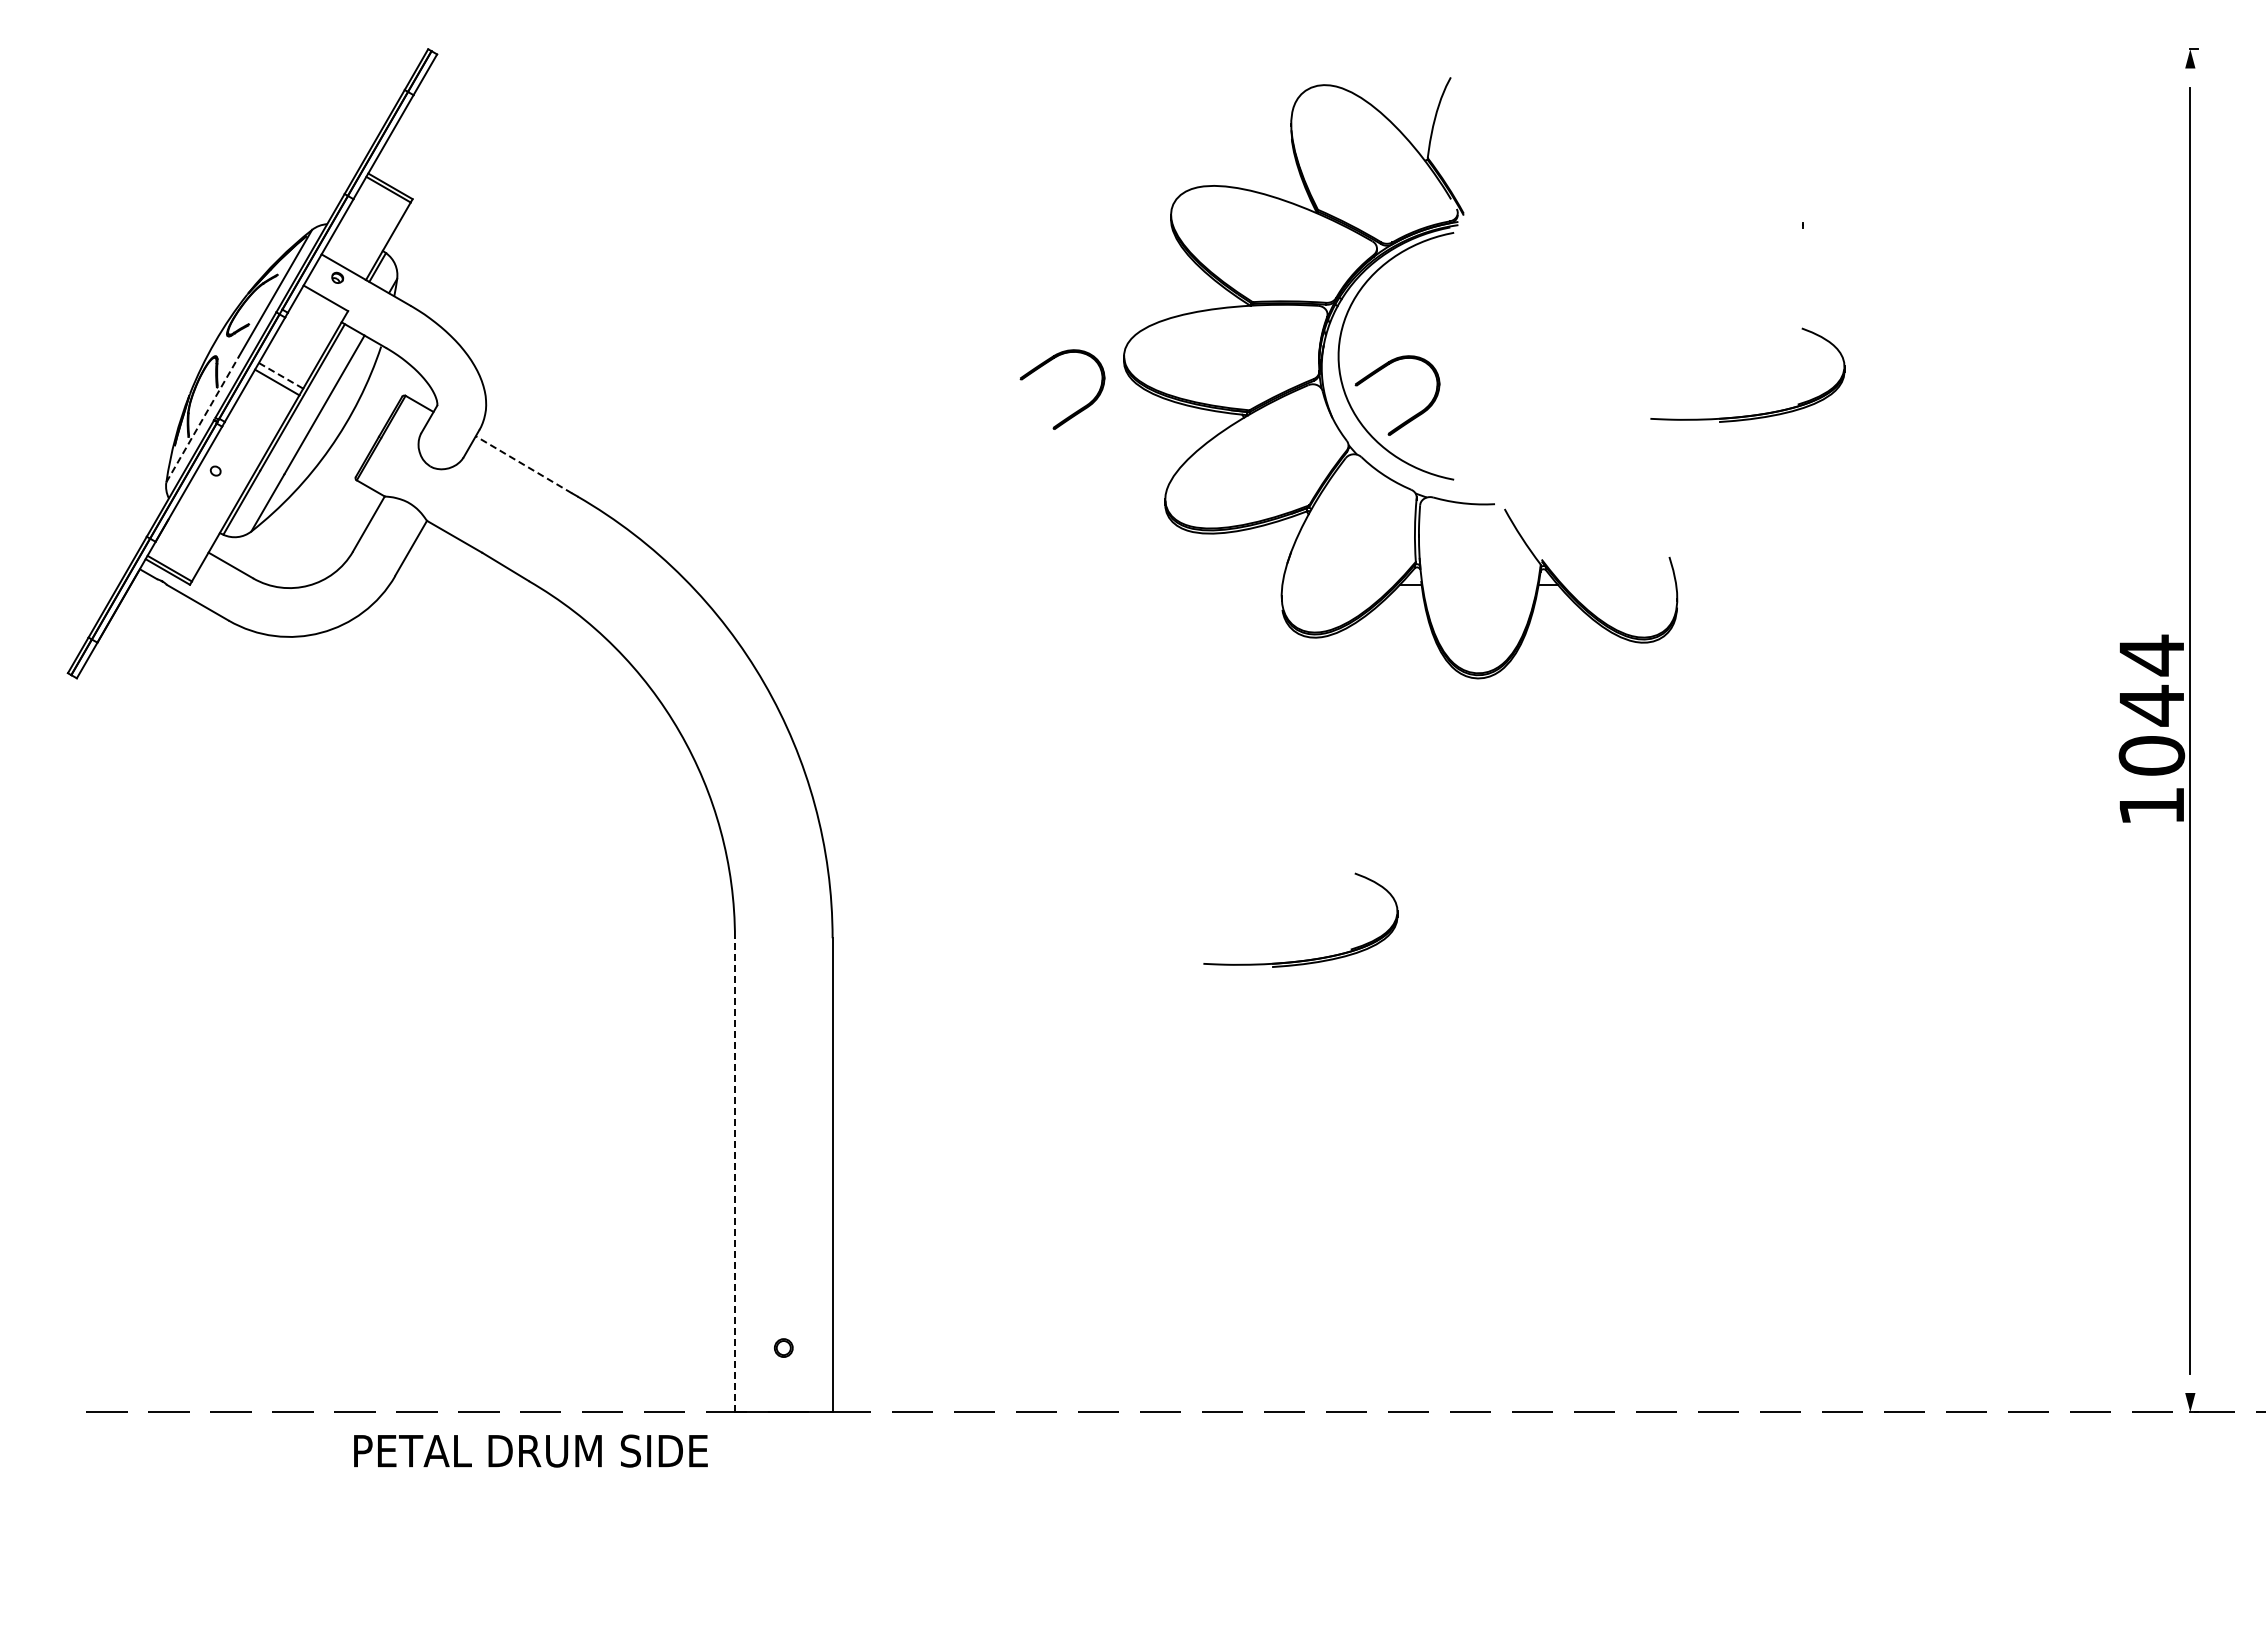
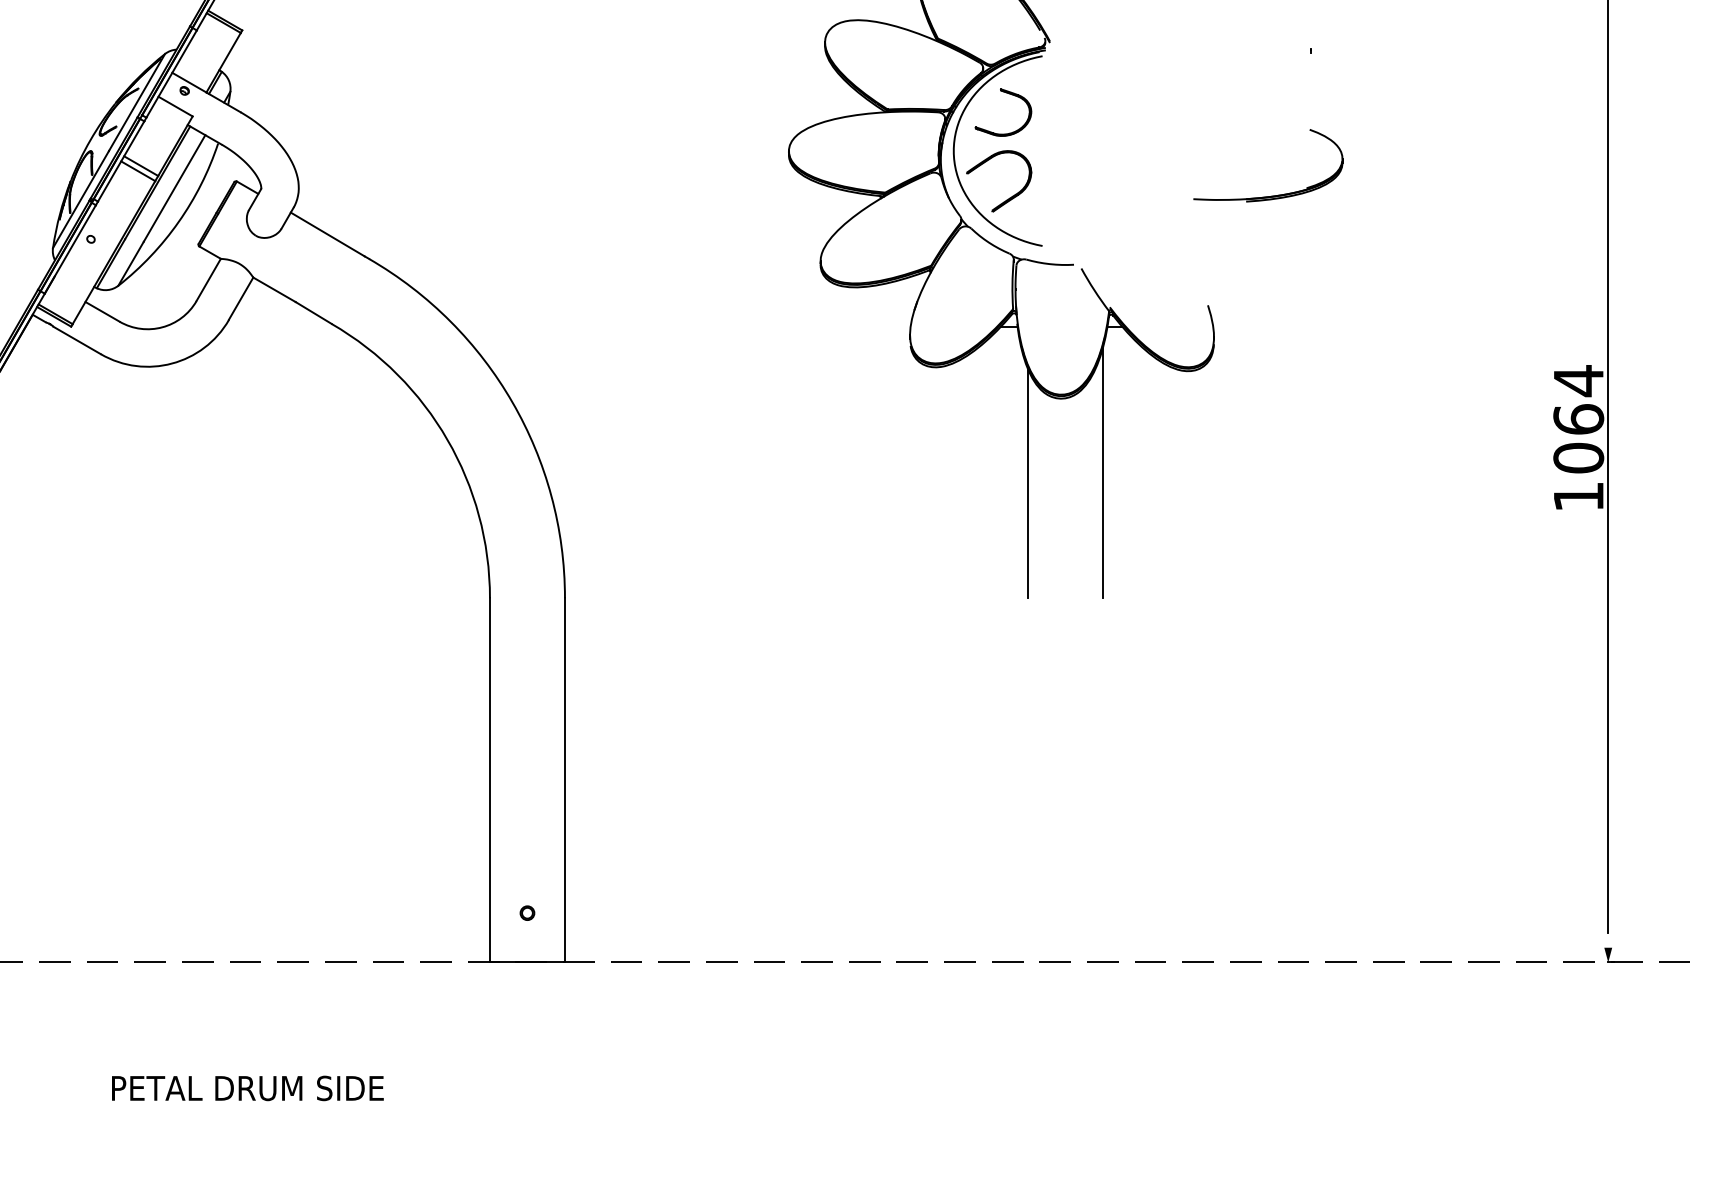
part: (1411, 282) -> (1009, 94), added
line: (281, 375) -> (141, 165), dashed -> solid
part: (1075, 411) -> (751, 193), removed
line: (202, 419) -> (80, 199), dashed -> solid
line: (523, 464) -> (327, 234), dashed -> solid
text: (2151, 705) -> (1578, 419), 1044 -> 1064
line: (1533, 774) -> (1103, 472), added
line: (1435, 789) -> (1028, 484), added
part: (1304, 959) -> (927, 614), removed
line: (734, 1175) -> (489, 780), dashed -> solid
text: (530, 1450) -> (247, 1087), moved

